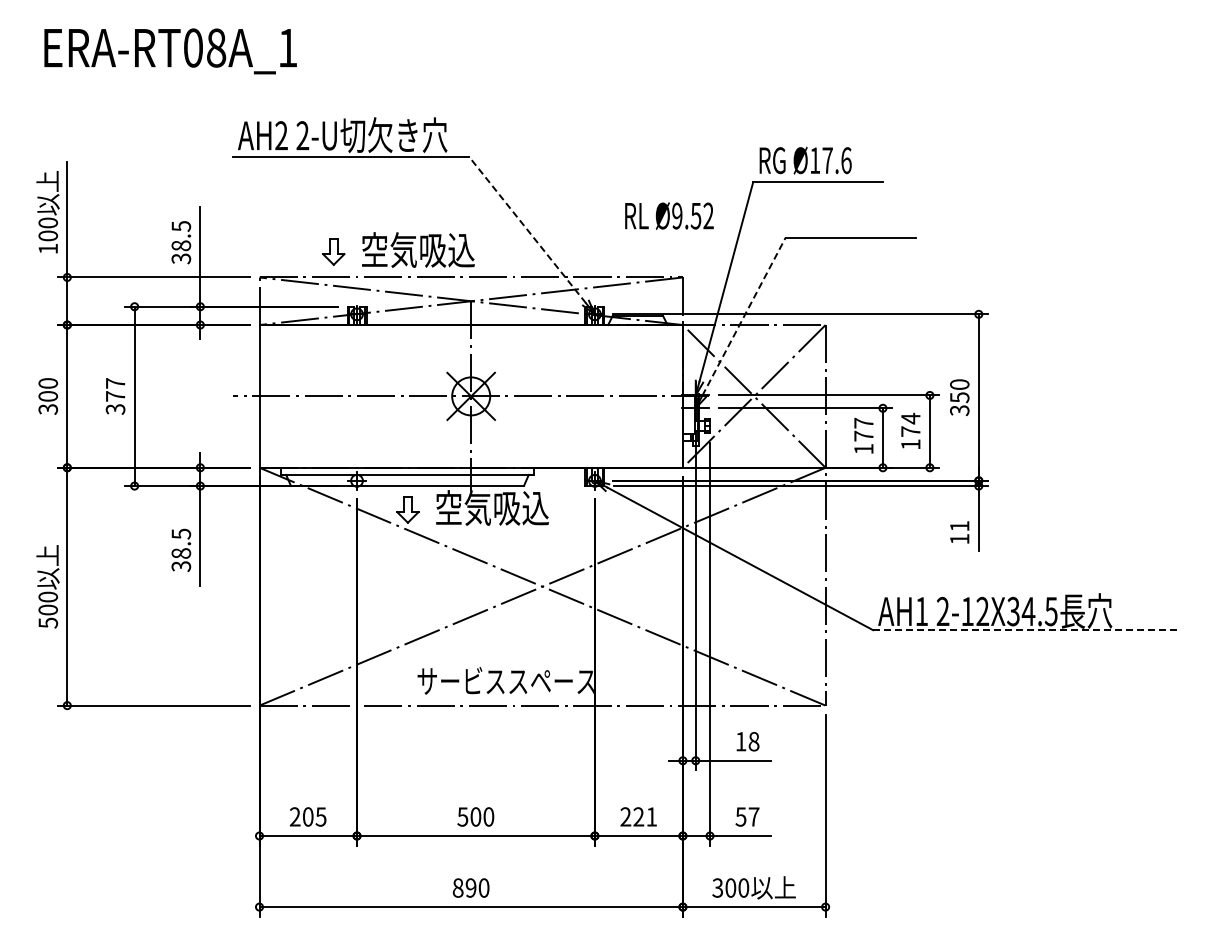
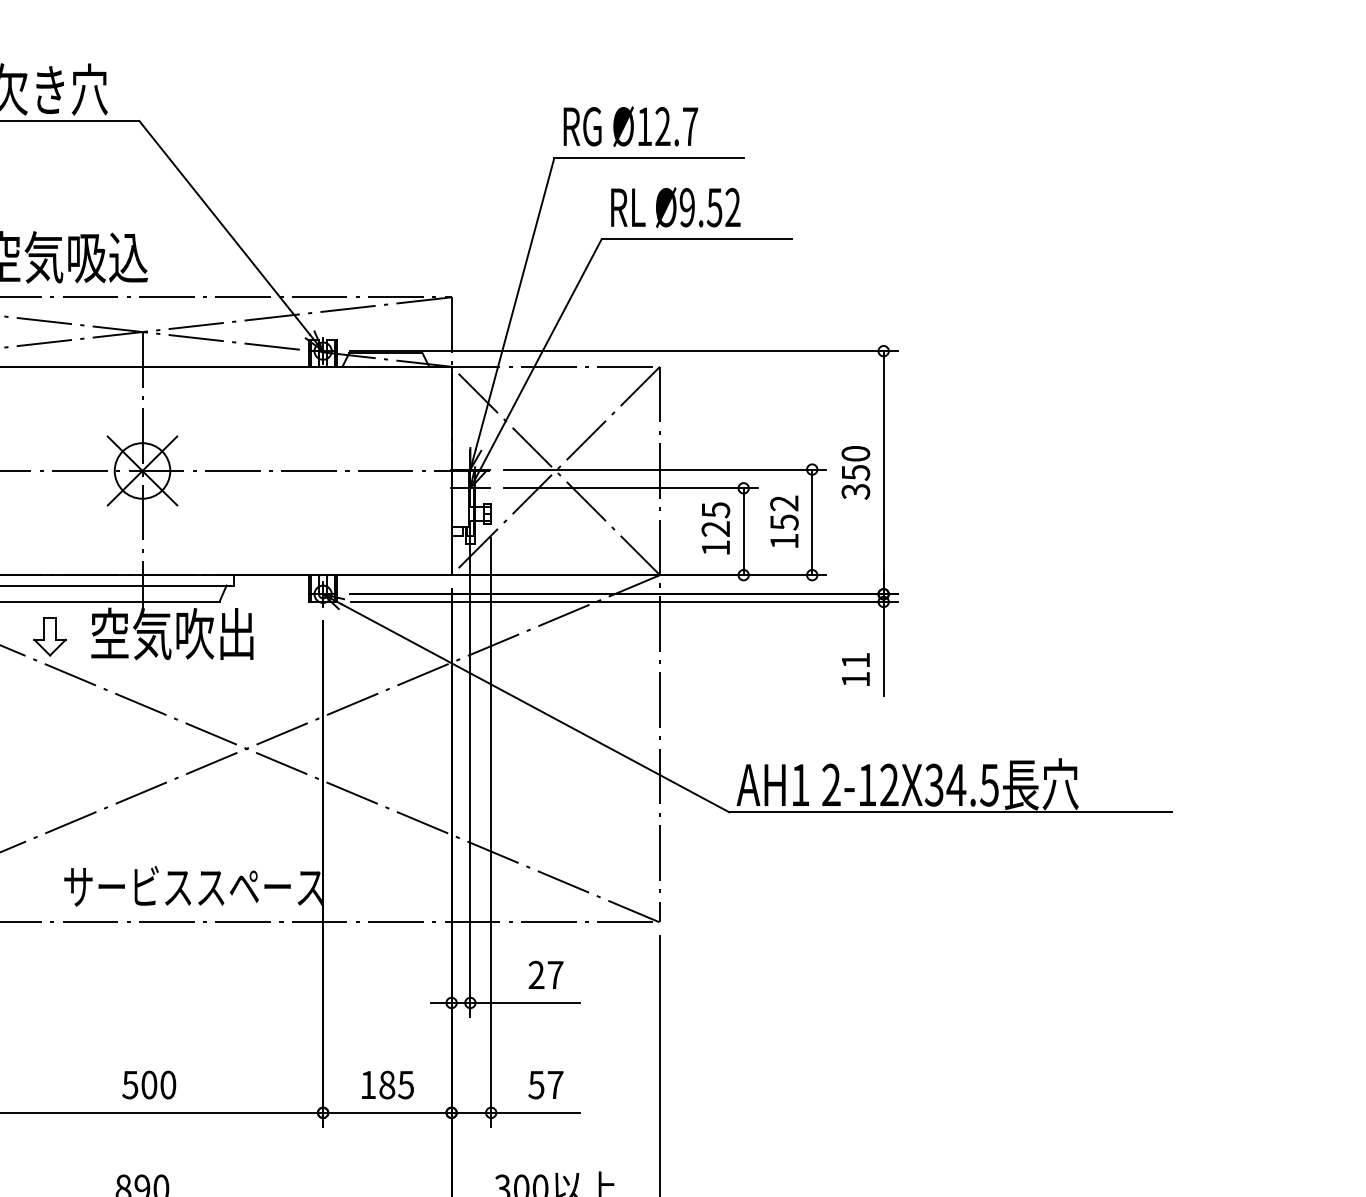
text: (836, 160) -> (675, 126), Ø17.6 -> Ø12.7
text: (669, 215) -> (675, 206), moved
line: (527, 229) -> (224, 227), dashed -> solid
line: (744, 316) -> (541, 354), dashed -> solid
text: (910, 424) -> (783, 511), 174 -> 152
text: (863, 429) -> (715, 519), 177 -> 125
text: (521, 507) -> (215, 633), 空気吸込 -> 空気吹出
line: (1024, 630) -> (950, 812), dashed -> solid
text: (747, 741) -> (545, 974), 18 -> 27
text: (638, 816) -> (386, 1084), 221 -> 185

